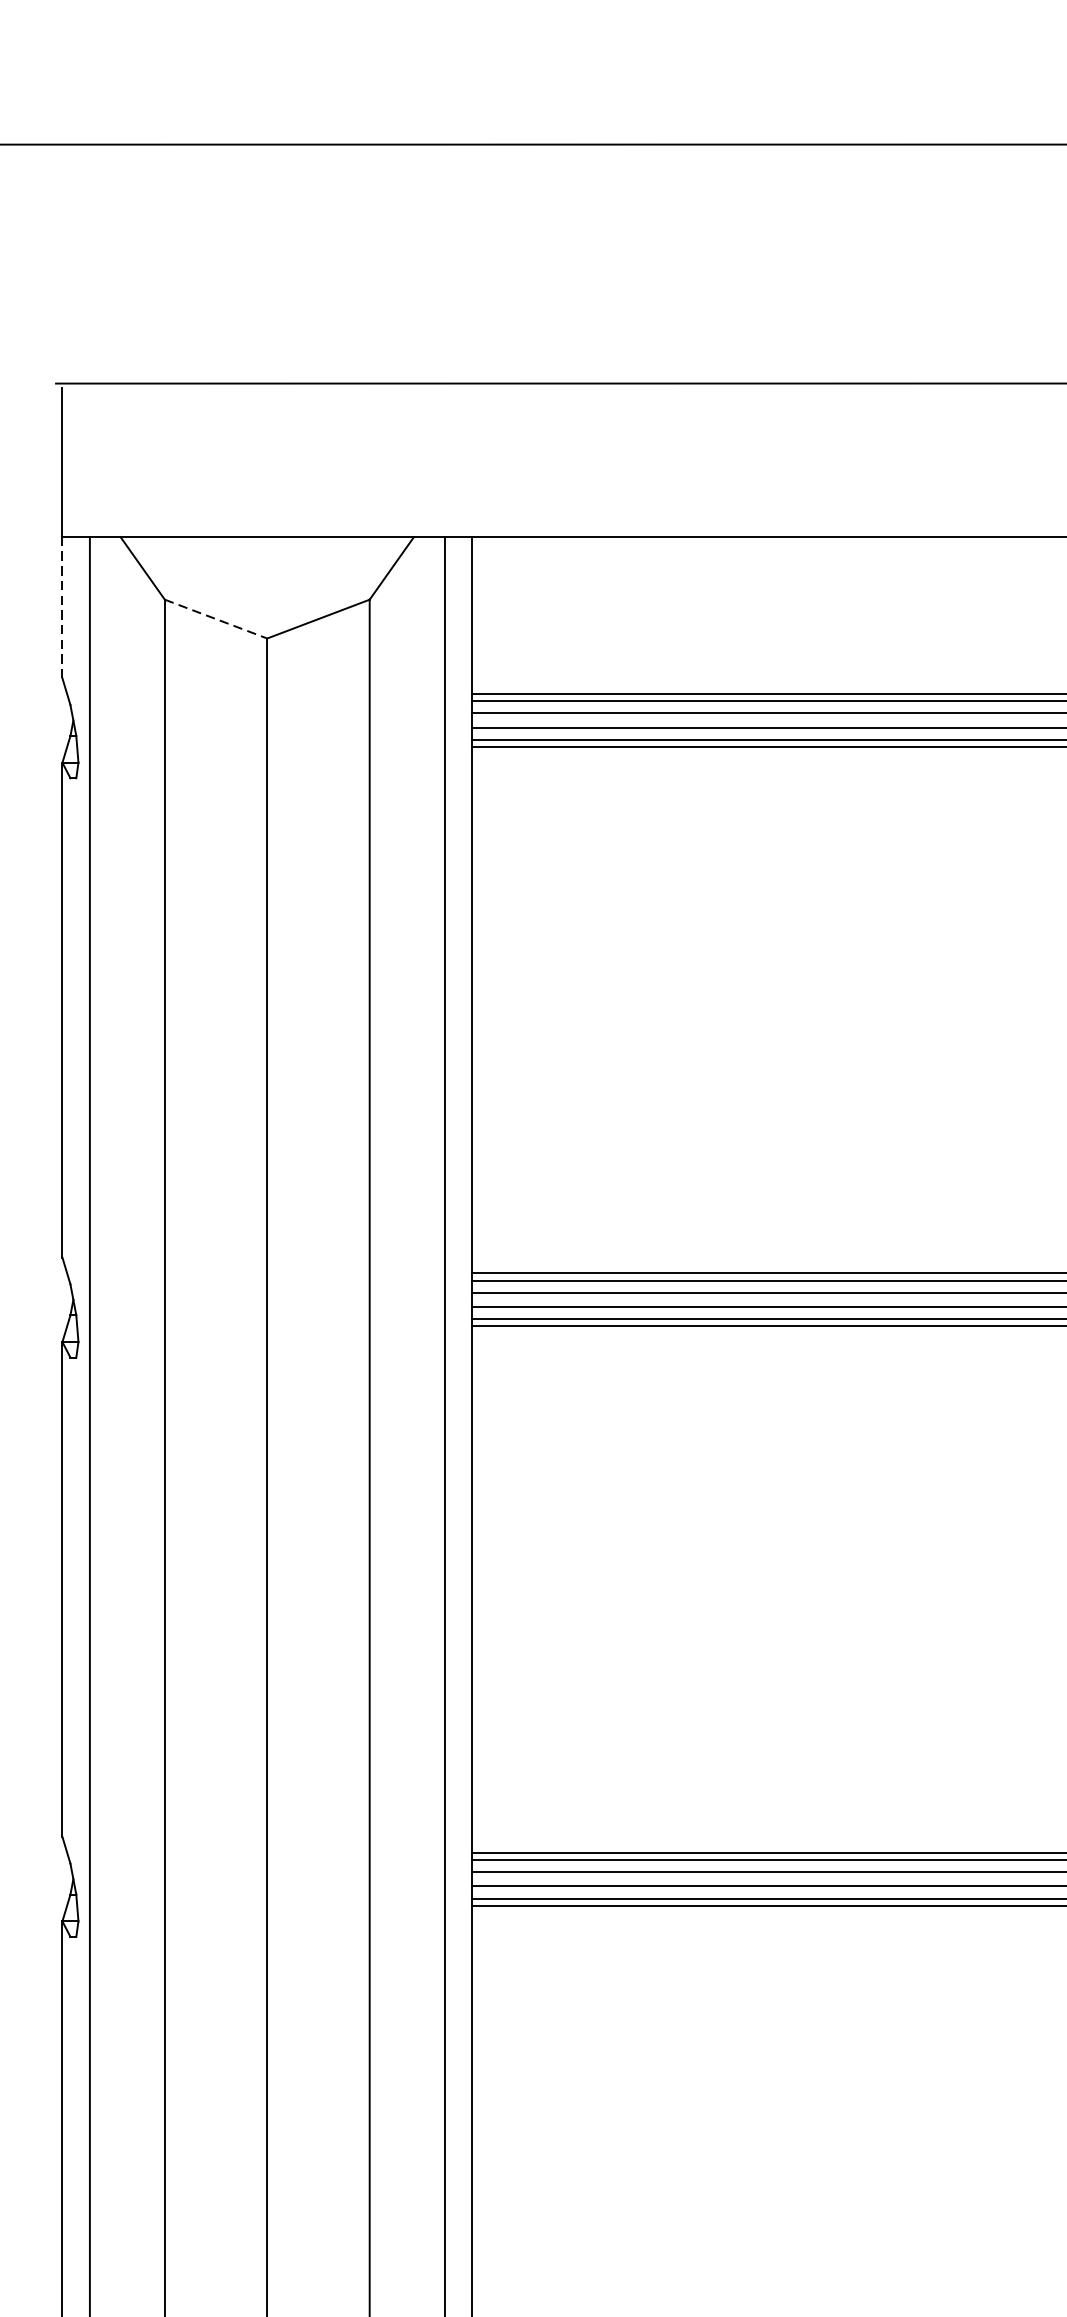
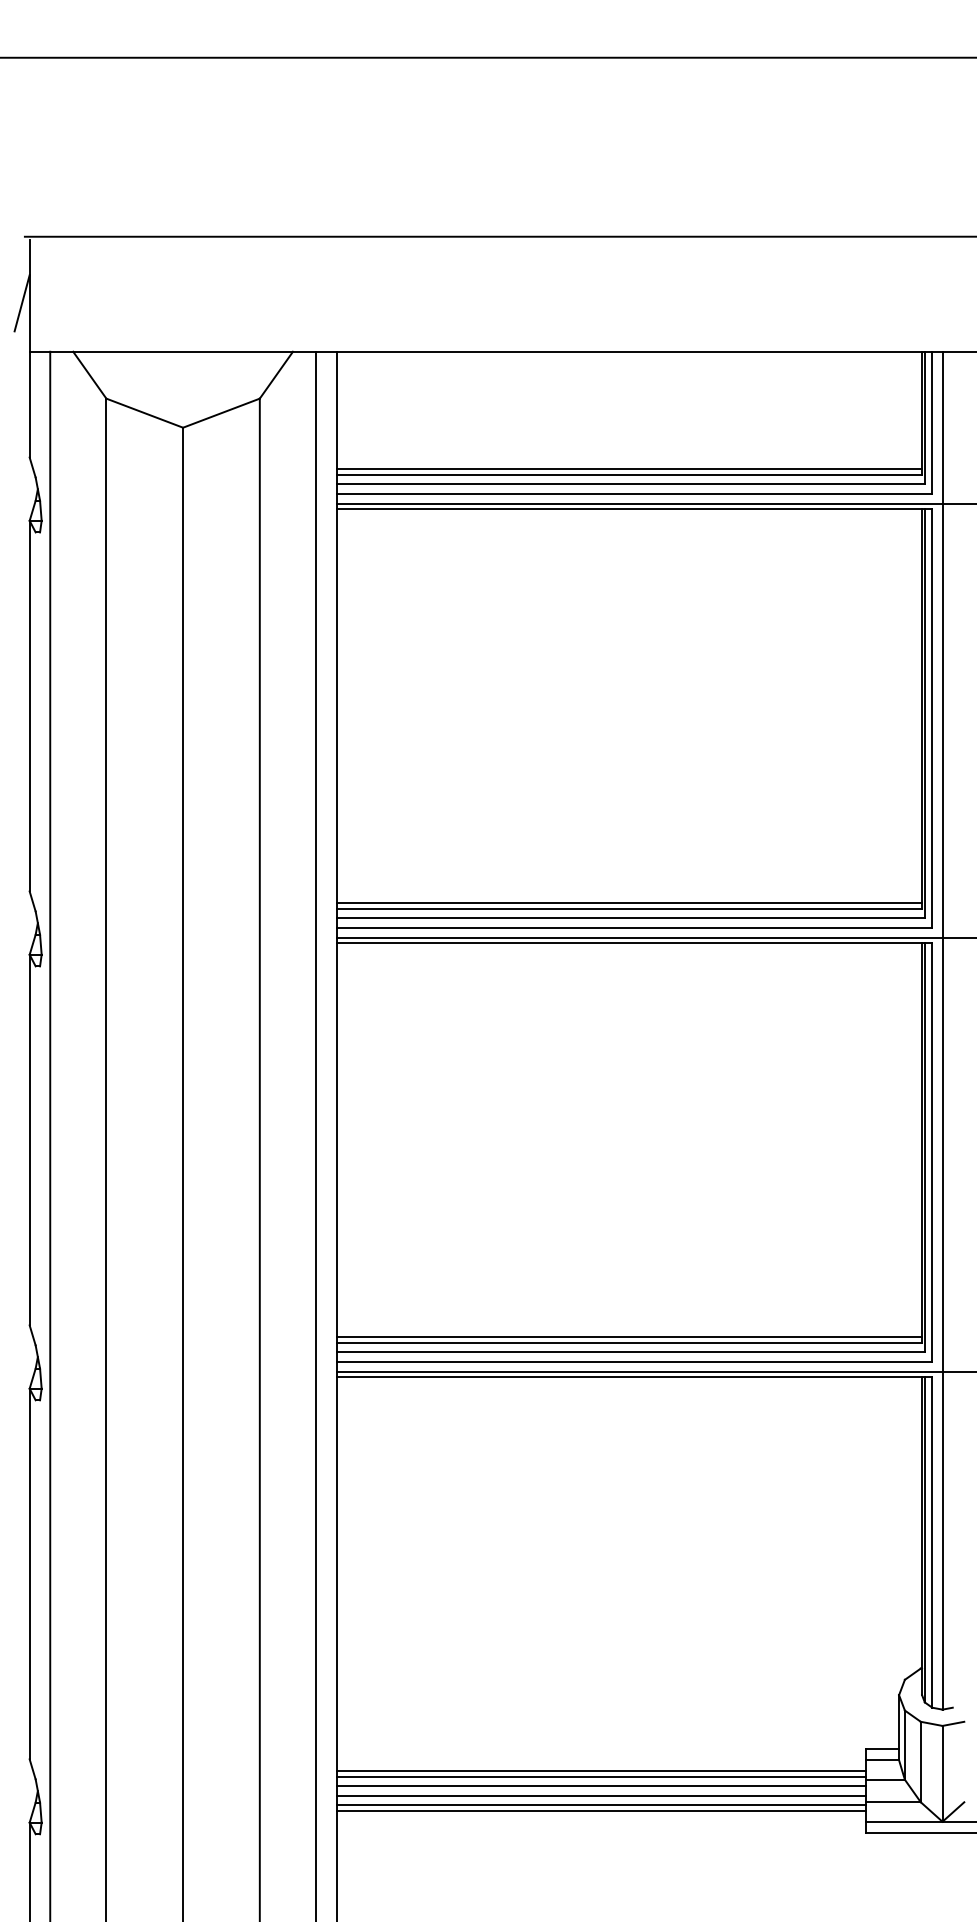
line: (51, 472) -> (21, 303), added
line: (62, 607) -> (29, 404), dashed -> solid
line: (217, 619) -> (145, 413), dashed -> solid

